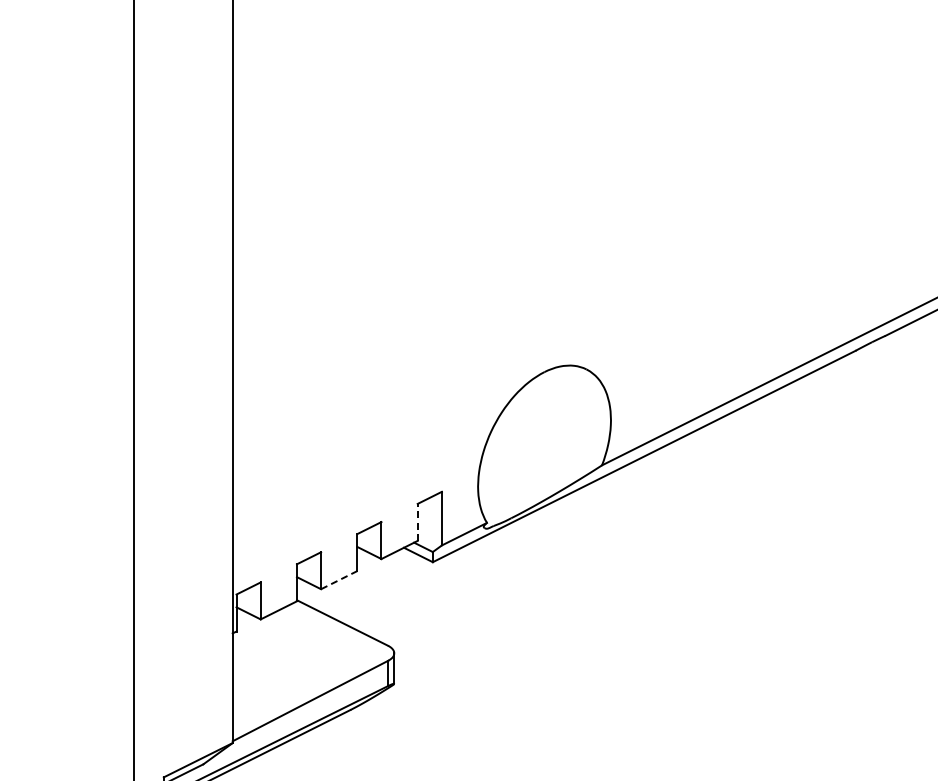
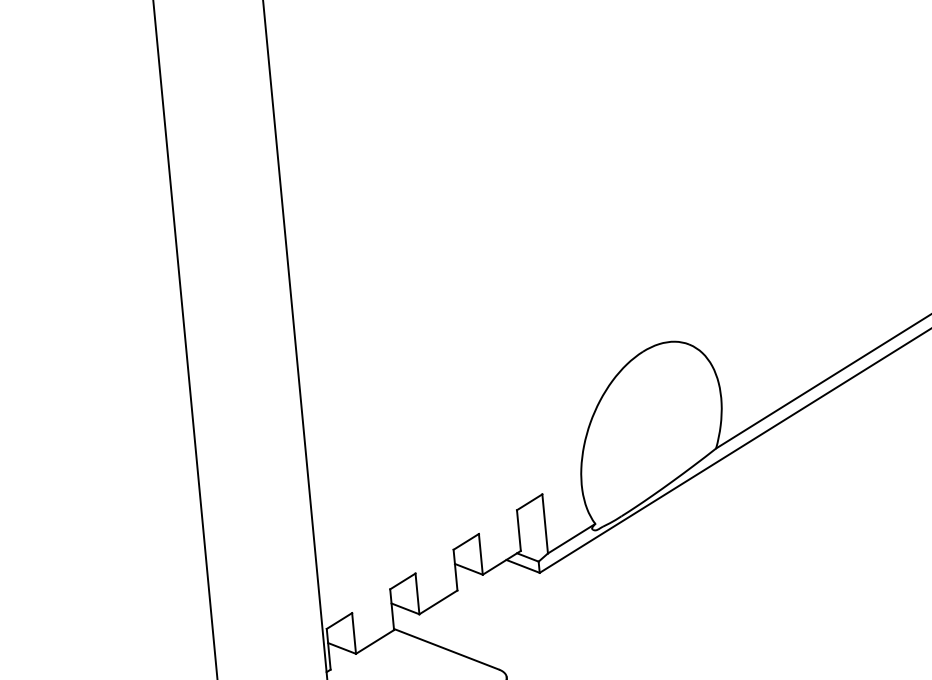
line: (417, 521) -> (518, 529), dashed -> solid
line: (339, 579) -> (438, 601), dashed -> solid

